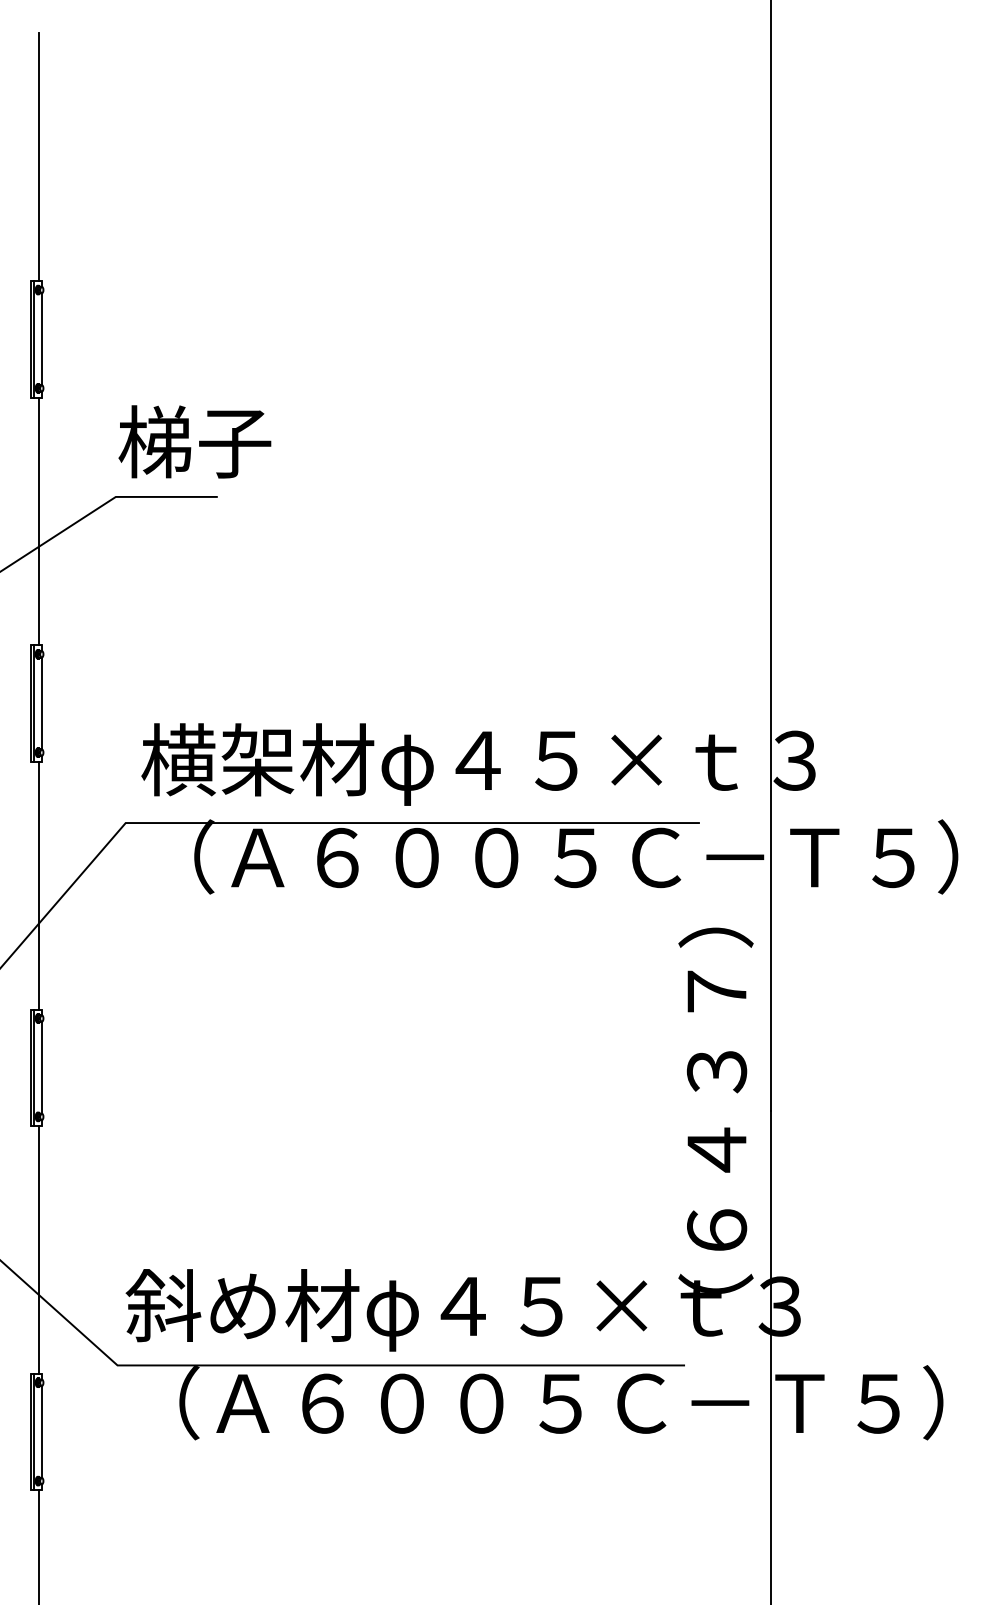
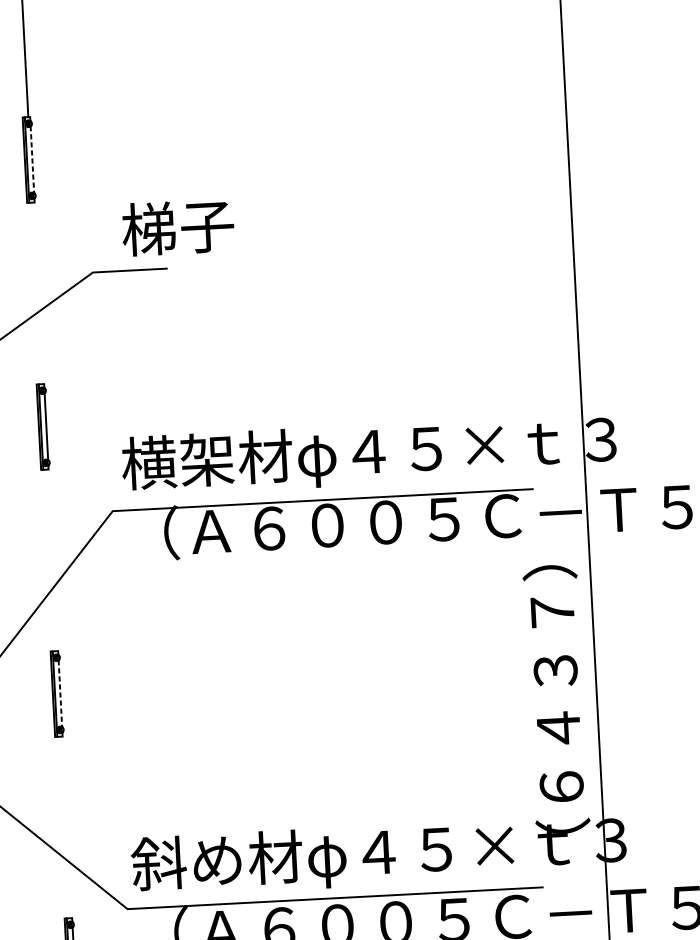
line: (41, 339) -> (32, 159), solid -> dashed
text: (194, 441) -> (177, 227), moved
line: (39, 521) -> (37, 293), removed
line: (39, 885) -> (51, 560), removed
line: (41, 1067) -> (60, 693), solid -> dashed
line: (39, 1249) -> (65, 827), removed

